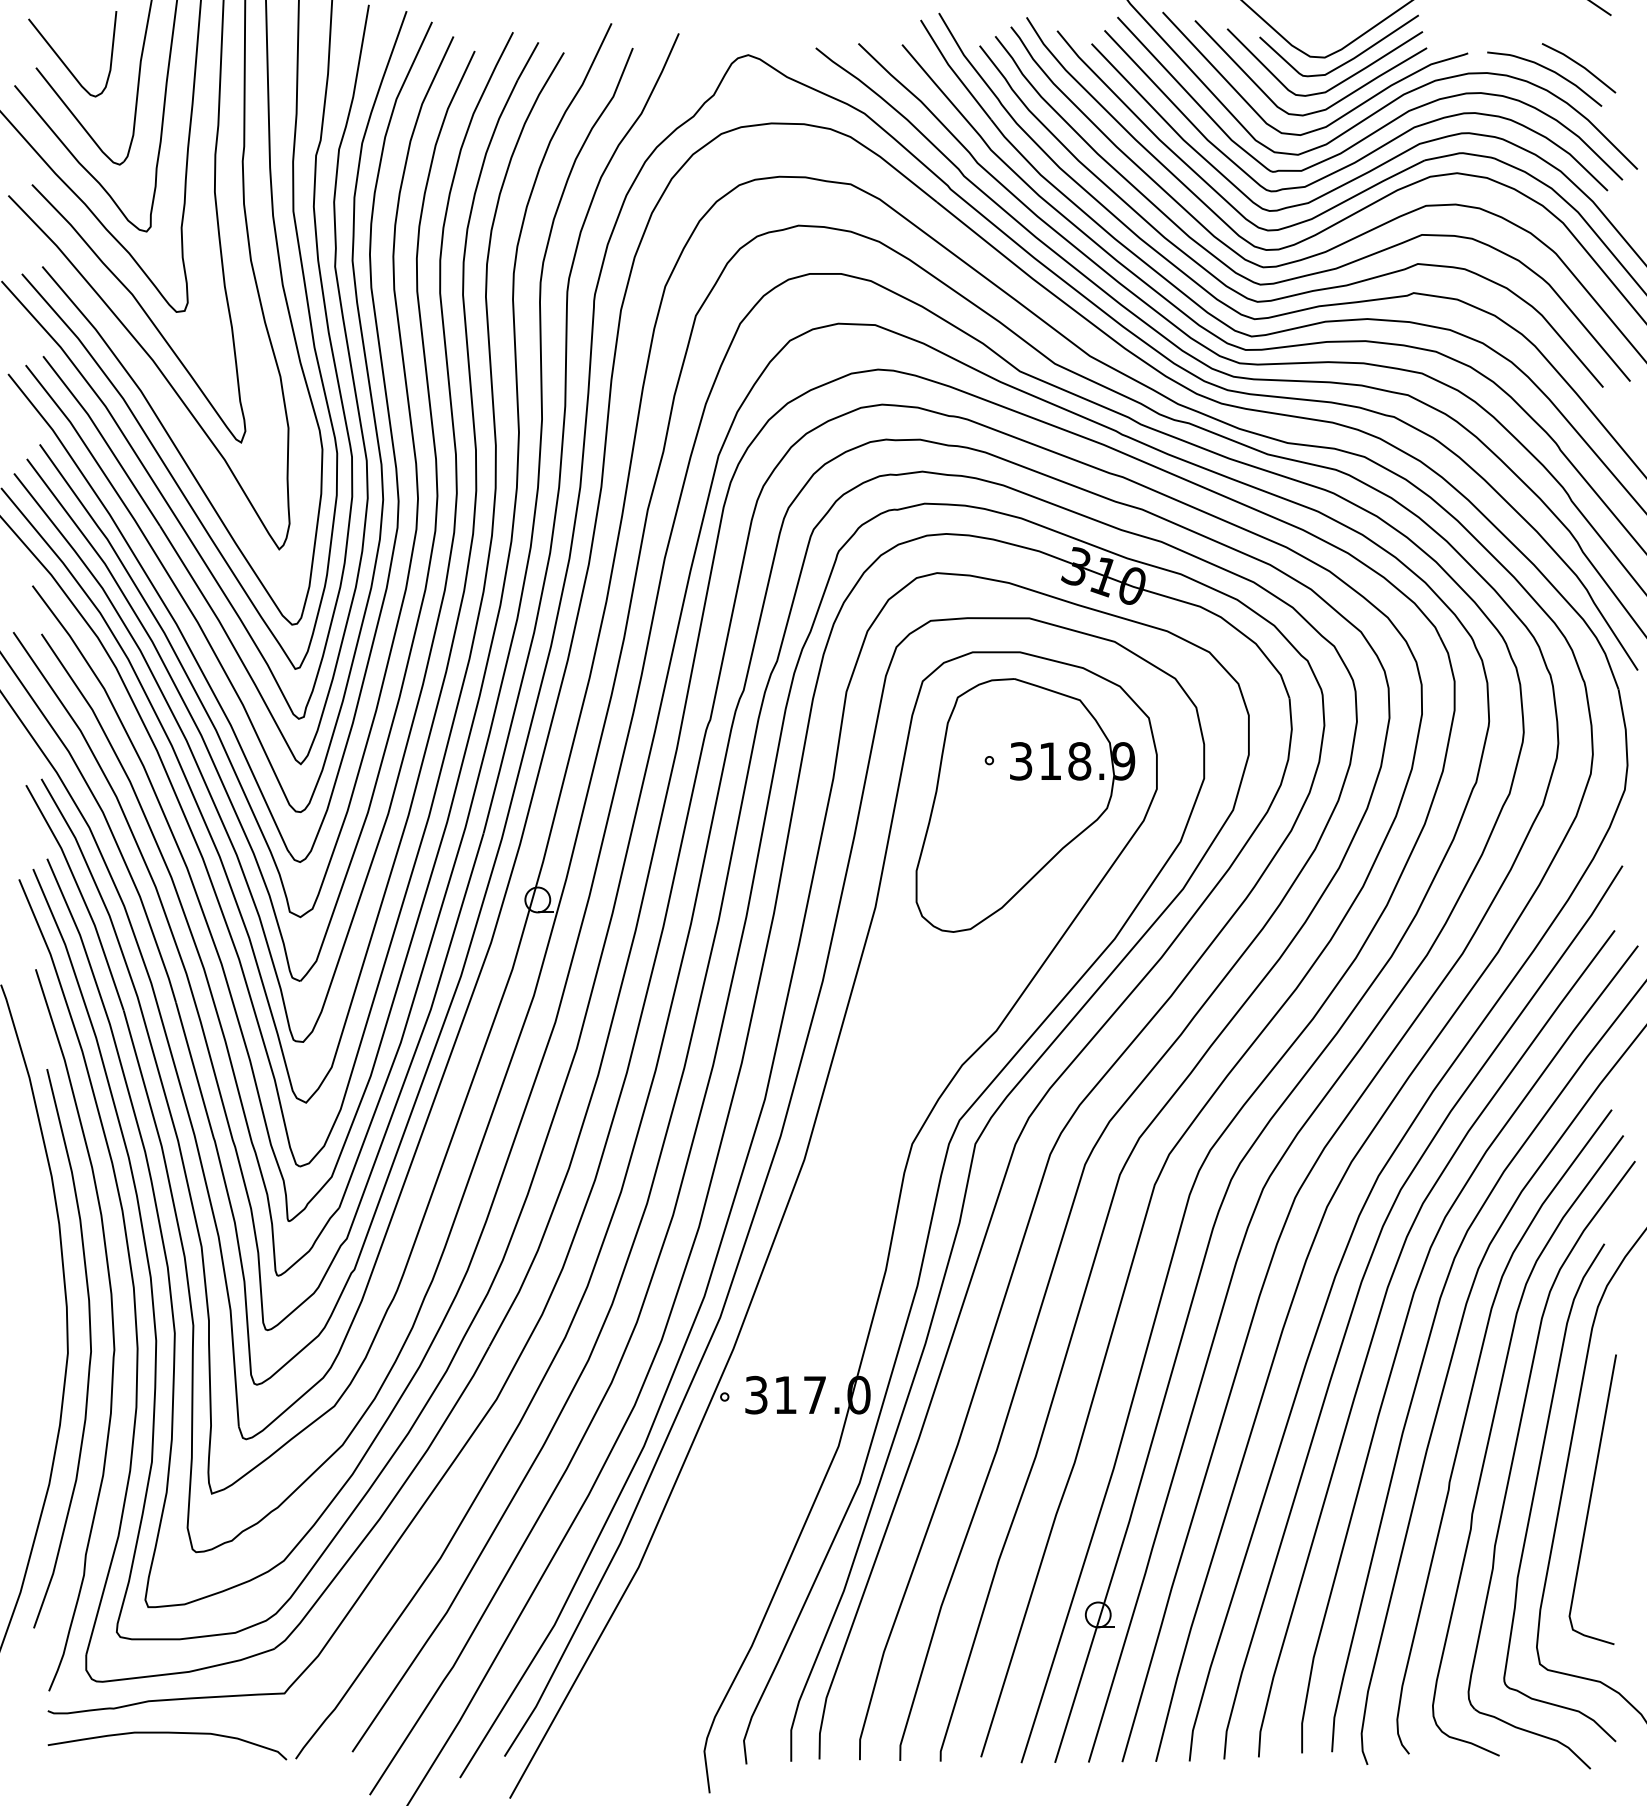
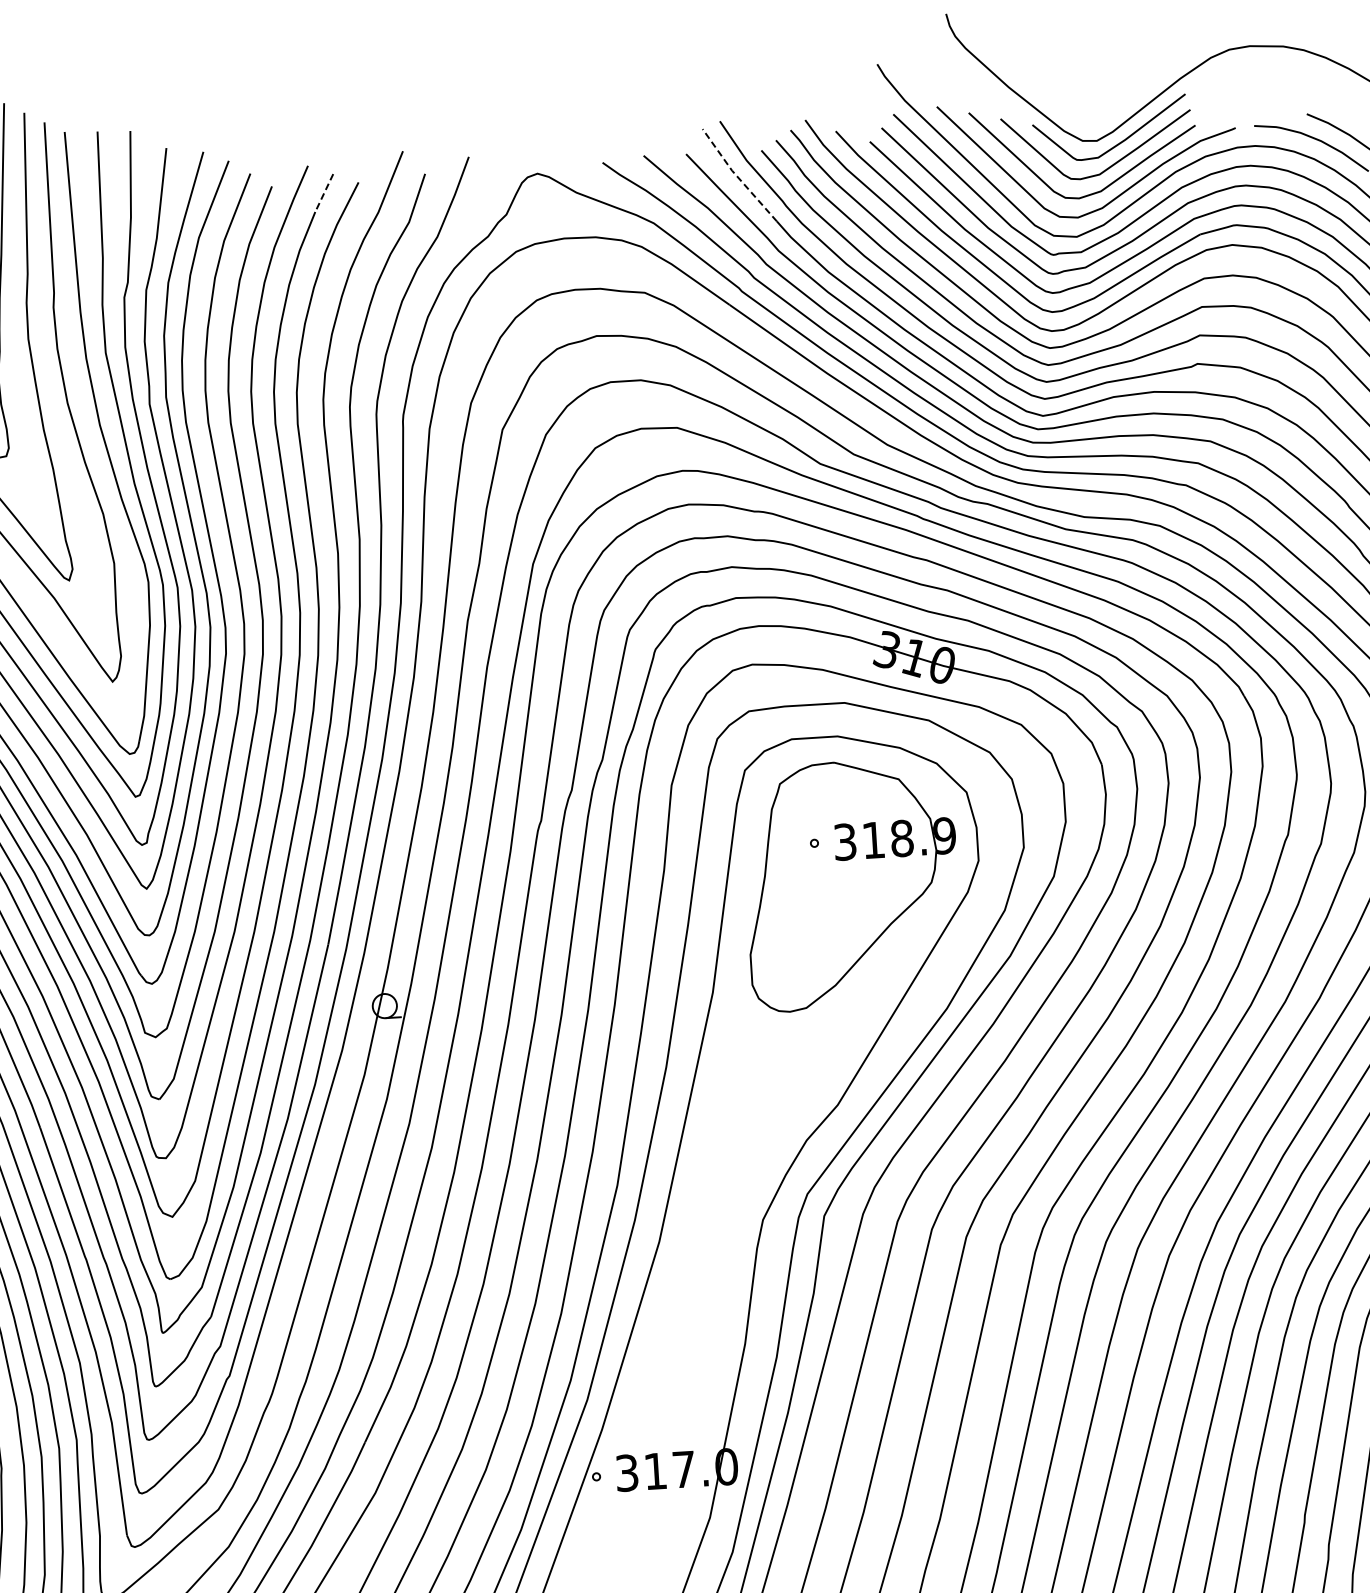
line: (528, 61) -> (324, 193), solid -> dashed
line: (953, 70) -> (737, 176), solid -> dashed

